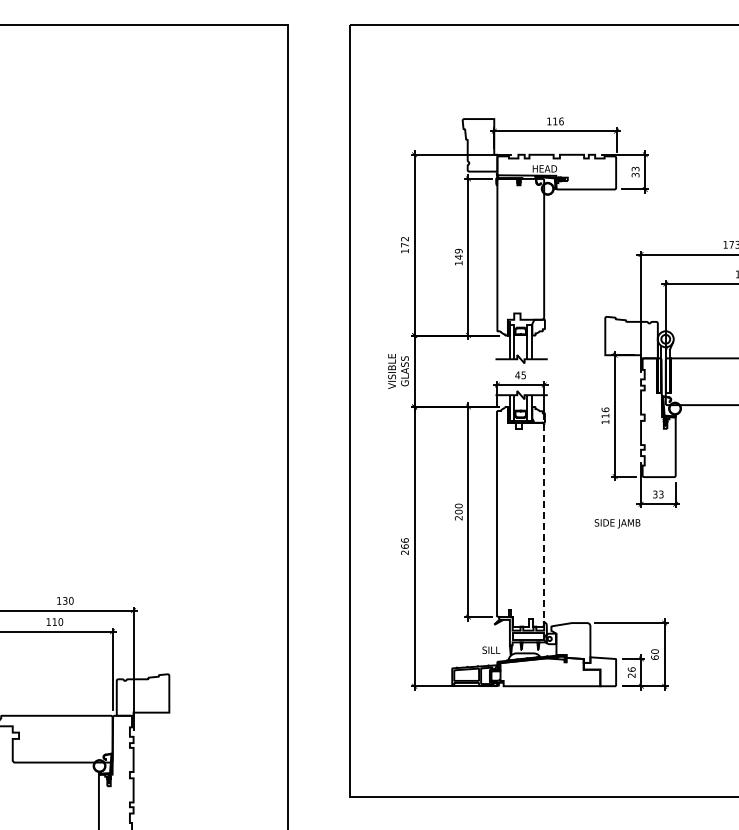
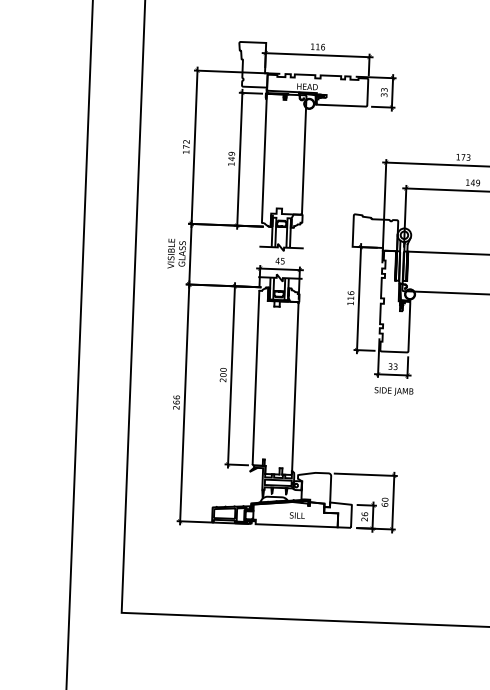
text: (617, 523) -> (393, 391), moved
line: (544, 525) -> (295, 389), dashed -> solid
text: (491, 649) -> (297, 515), moved

